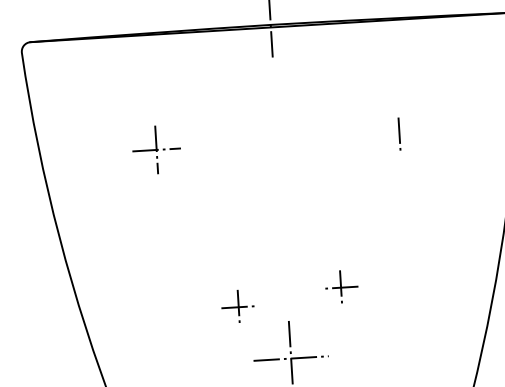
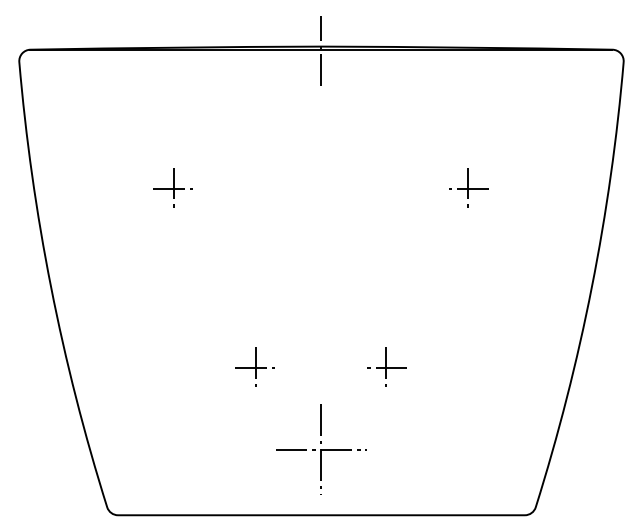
line: (399, 134) -> (468, 188), added
part: (154, 148) -> (172, 187), size x0.71
part: (237, 305) -> (254, 366), moved

